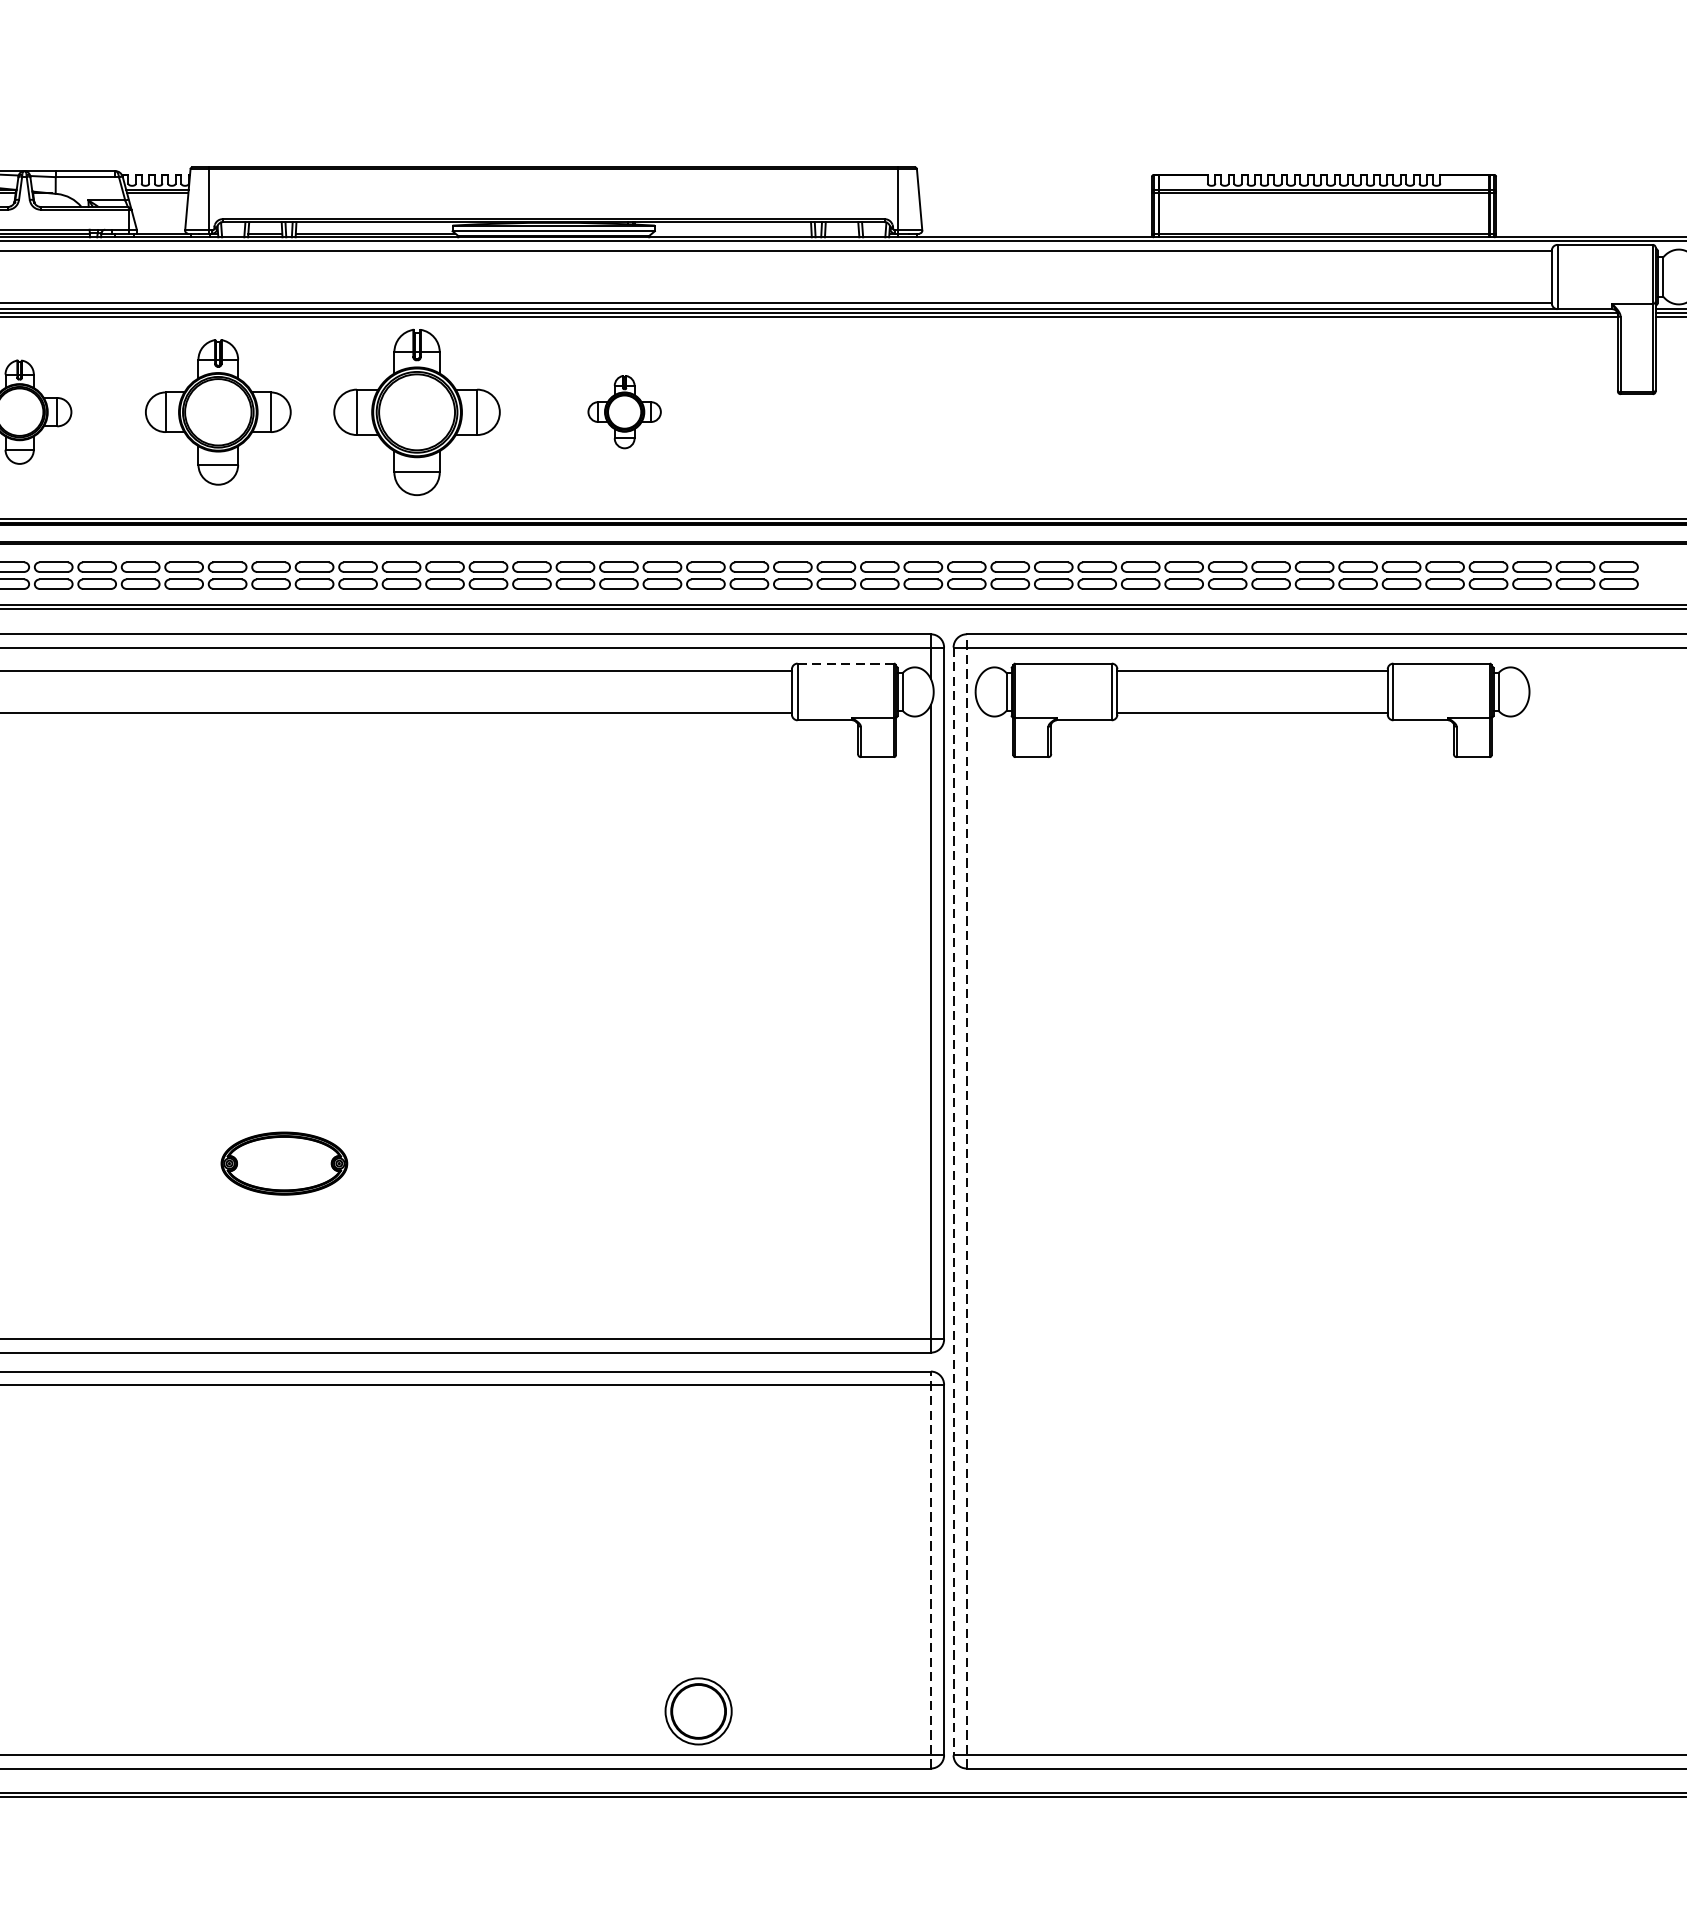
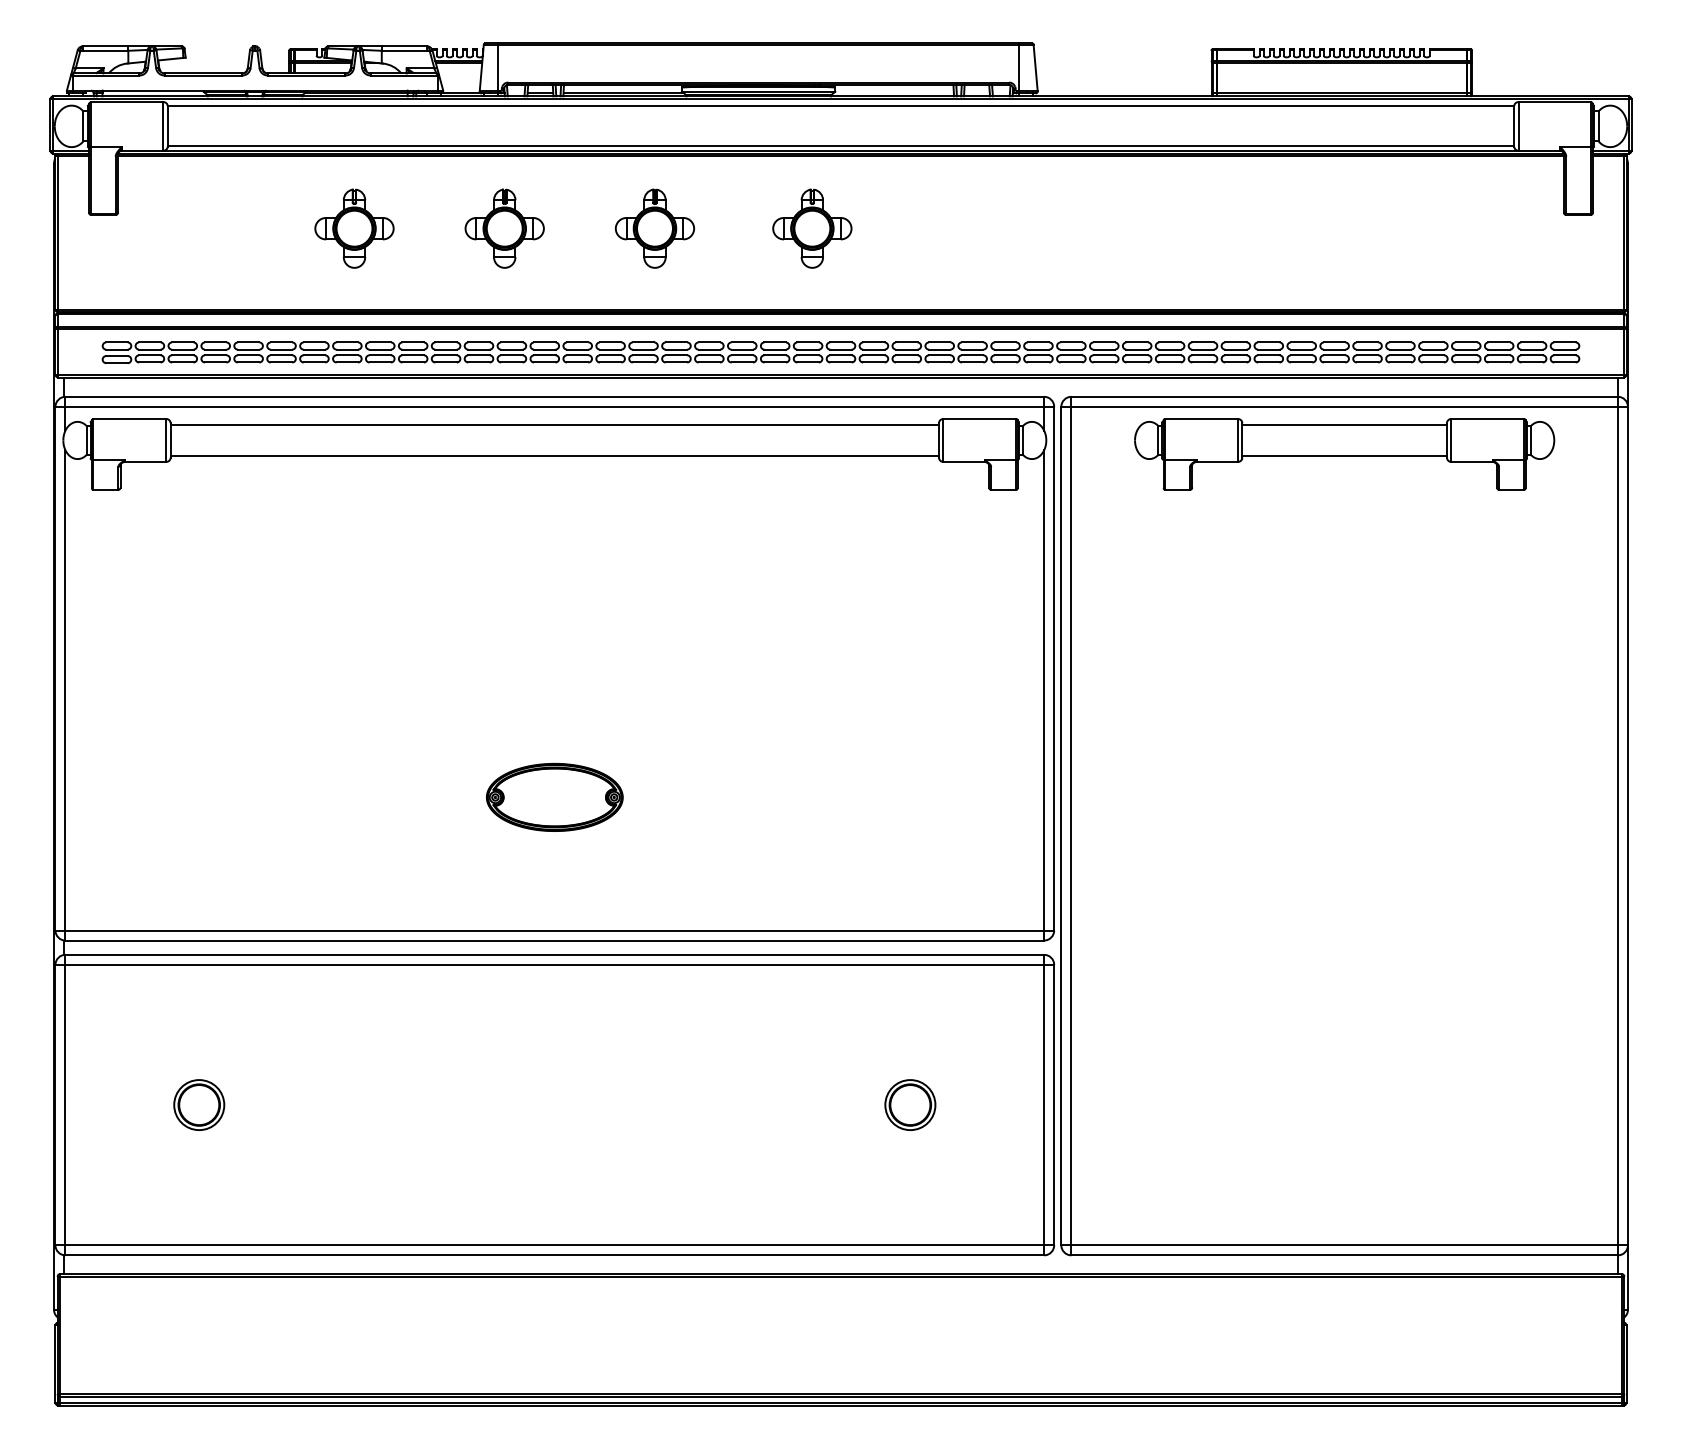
part: (217, 411) -> (504, 228), size x0.71
part: (416, 411) -> (654, 228), size x0.62
part: (624, 411) -> (812, 228), size x1.43
line: (846, 664) -> (980, 419), dashed -> solid
part: (1252, 710) -> (1344, 454), moved
part: (283, 1163) -> (554, 797), size x1.43
line: (966, 1200) -> (1071, 825), dashed -> solid
line: (953, 1201) -> (1061, 826), dashed -> solid
line: (931, 1569) -> (1044, 1104), dashed -> solid
part: (698, 1710) -> (910, 1104), moved

